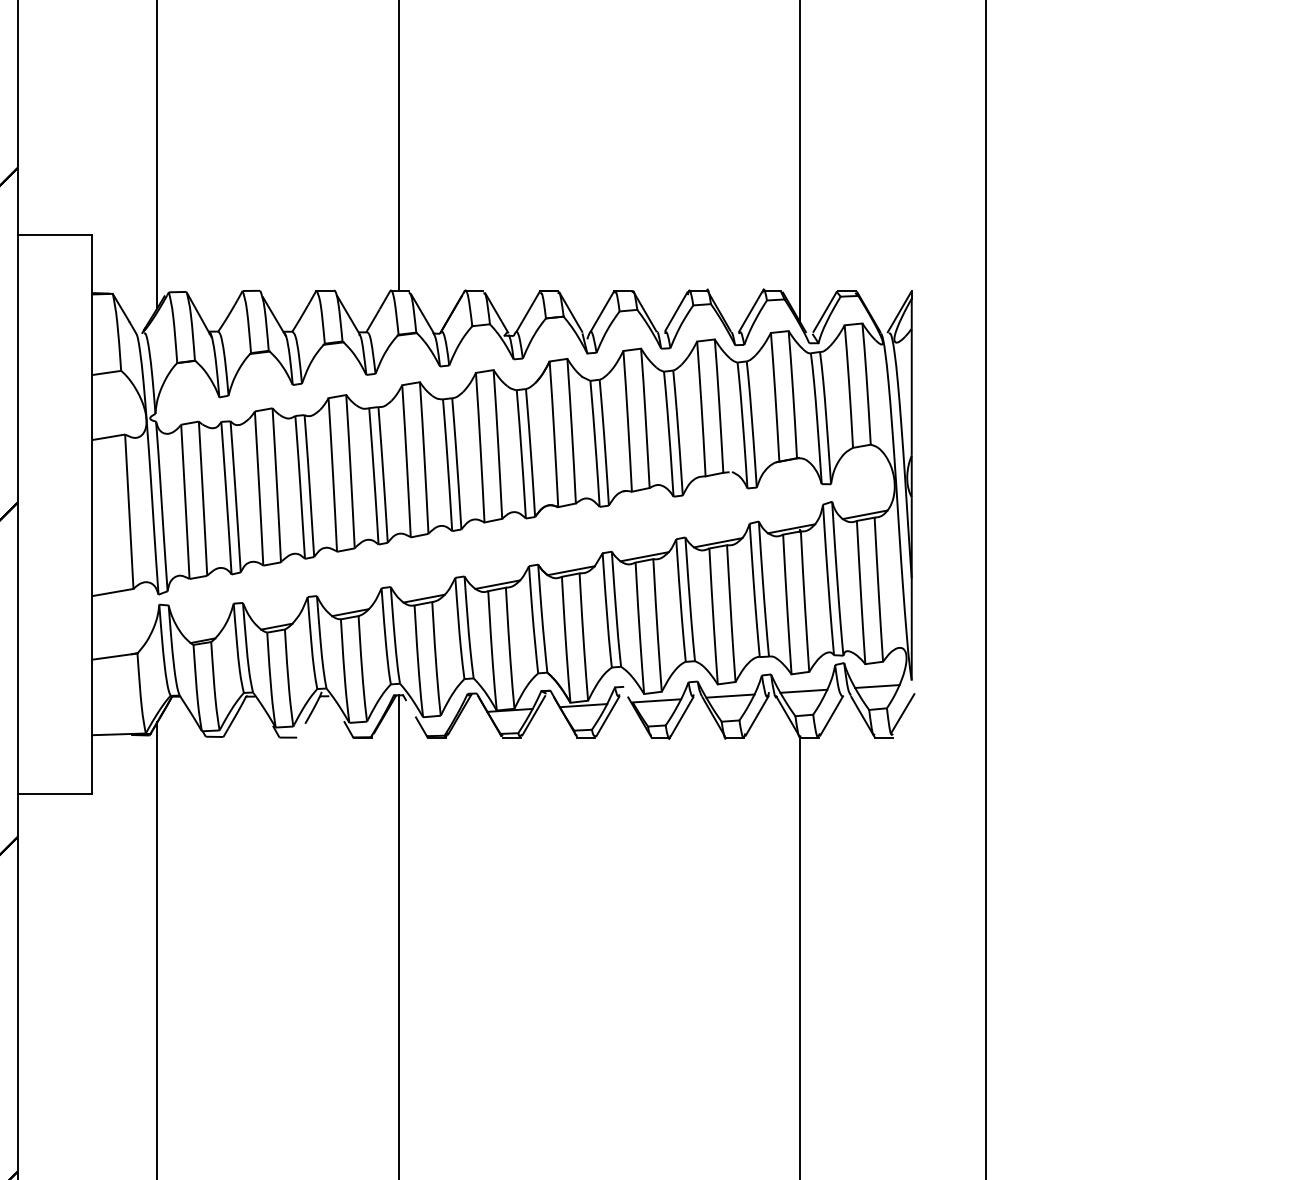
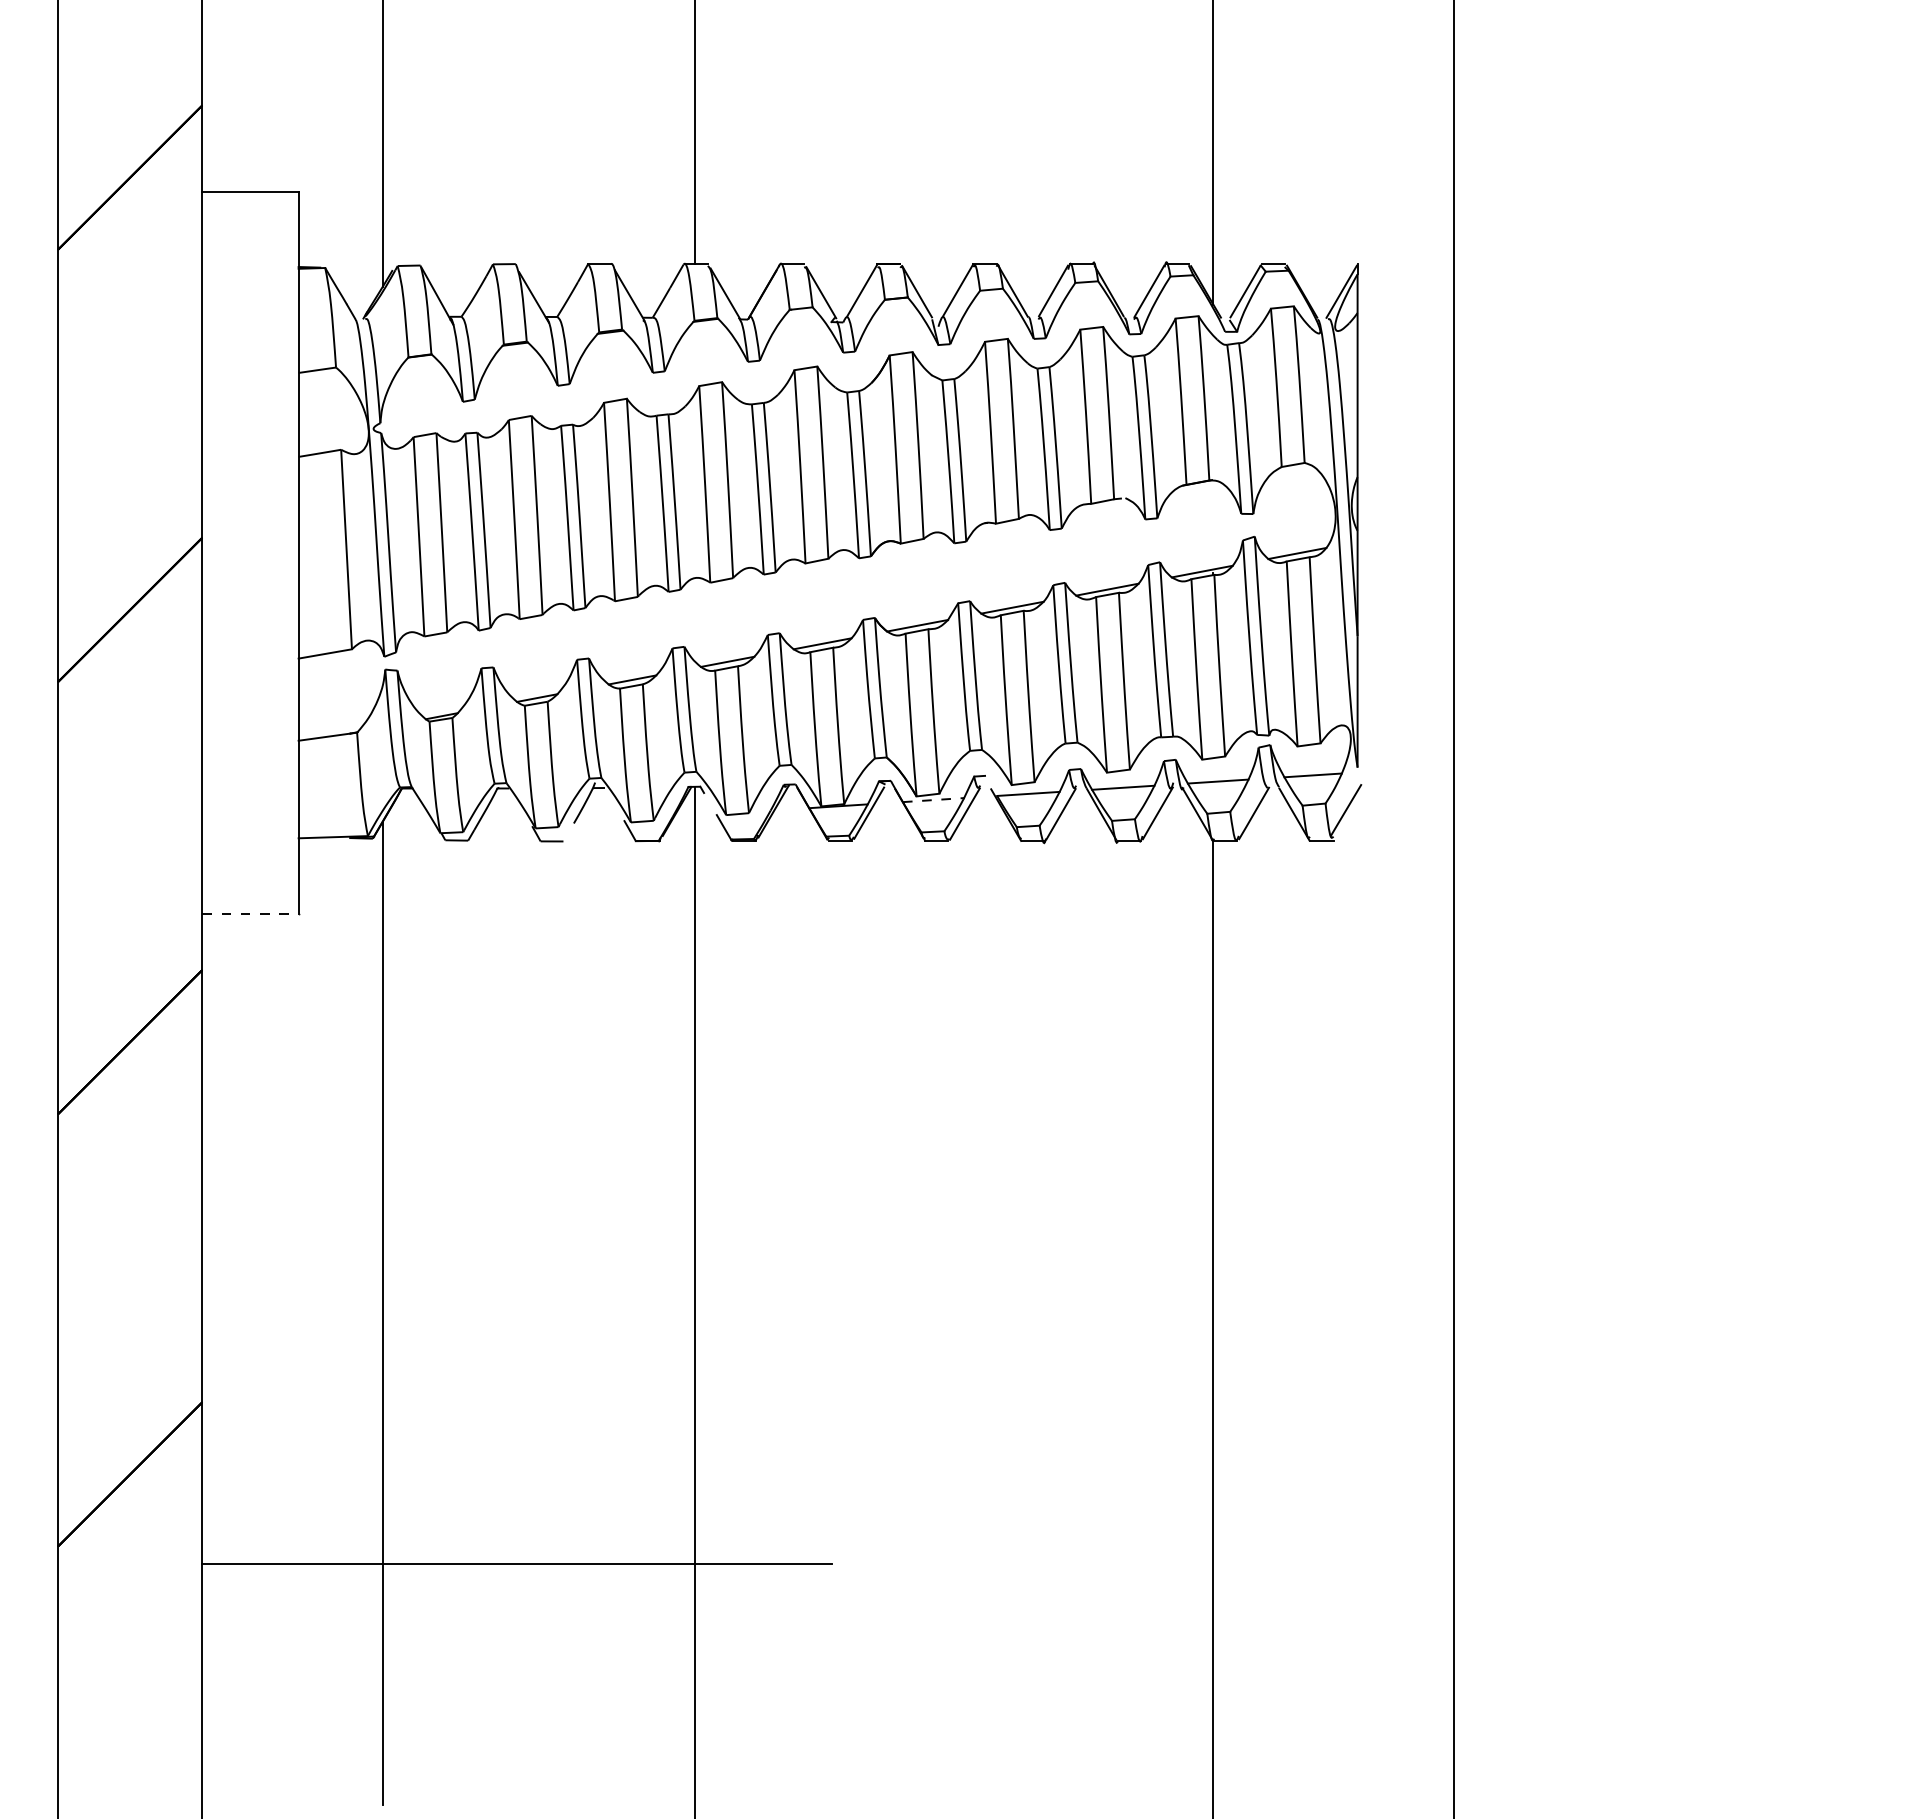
line: (583, 705) -> (933, 800), solid -> dashed
line: (54, 793) -> (250, 913), solid -> dashed

